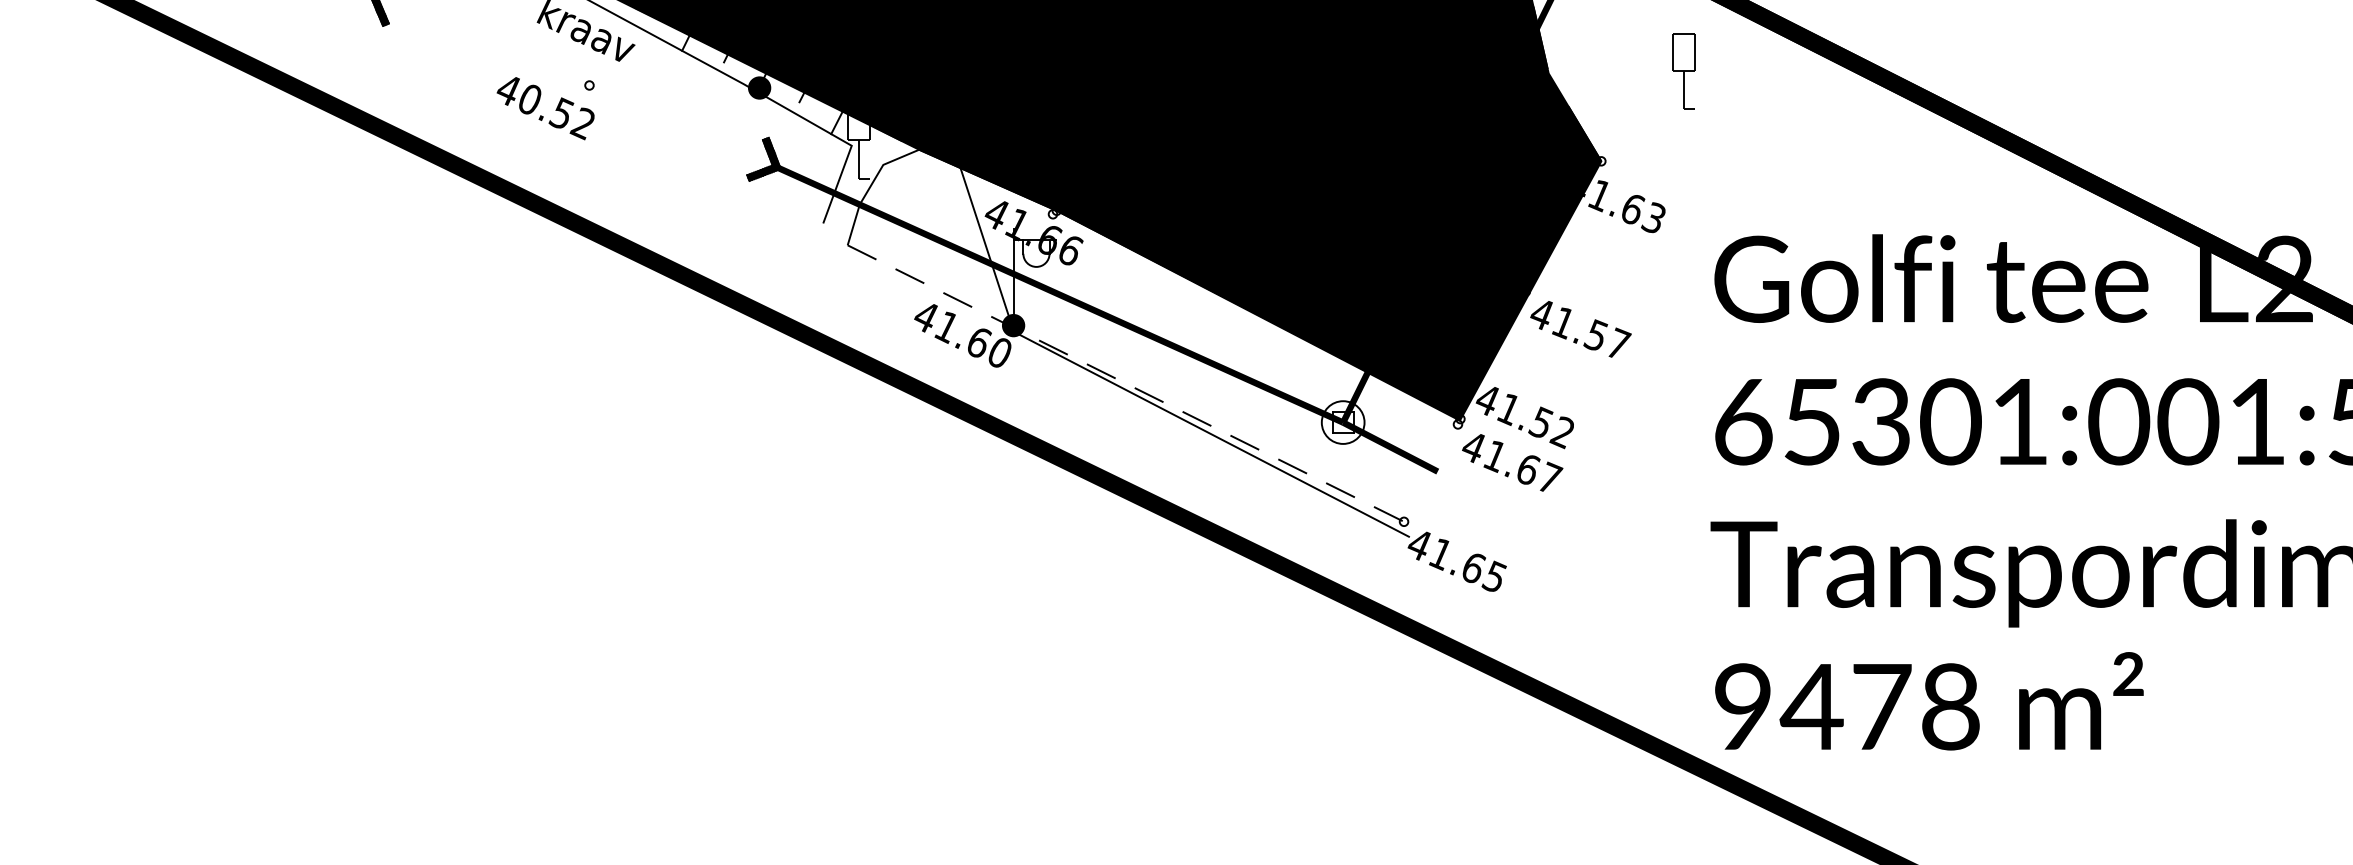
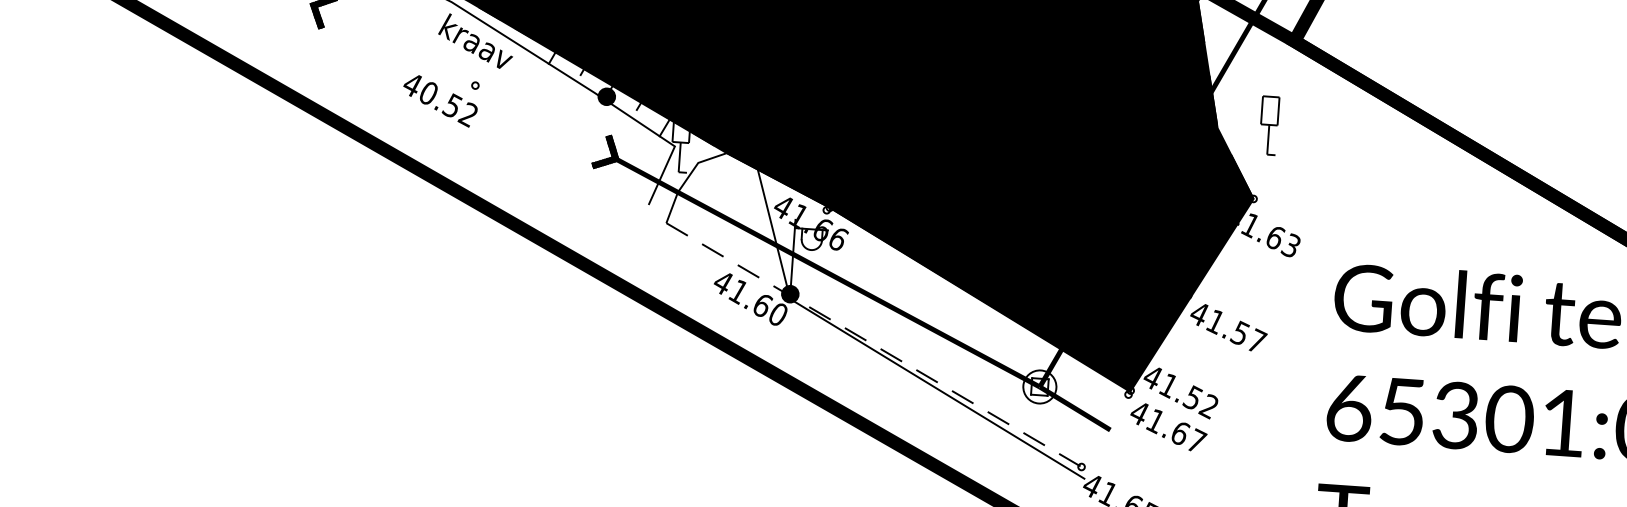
part: (1683, 71) -> (1268, 125), moved

